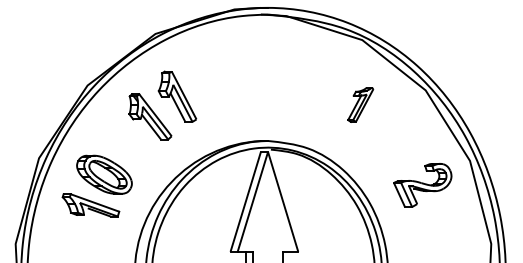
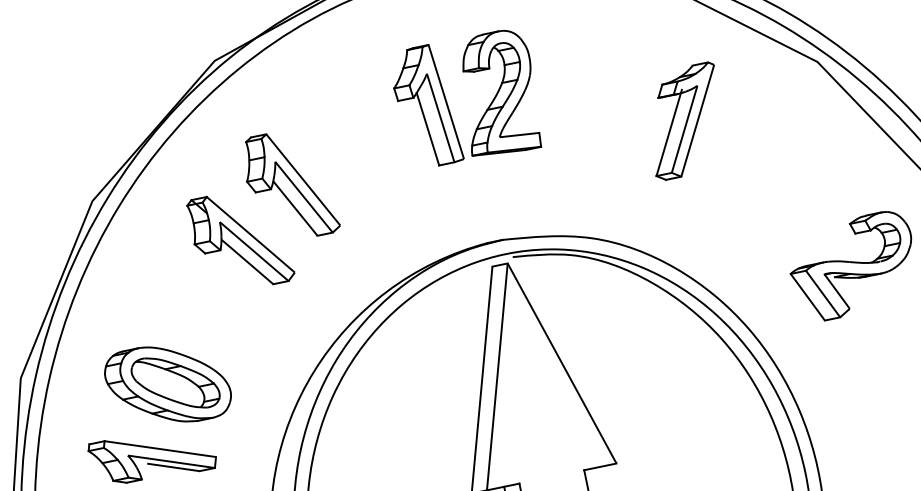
part: (256, 74) -> (448, 102), added
part: (360, 104) -> (684, 120), size x1.43

